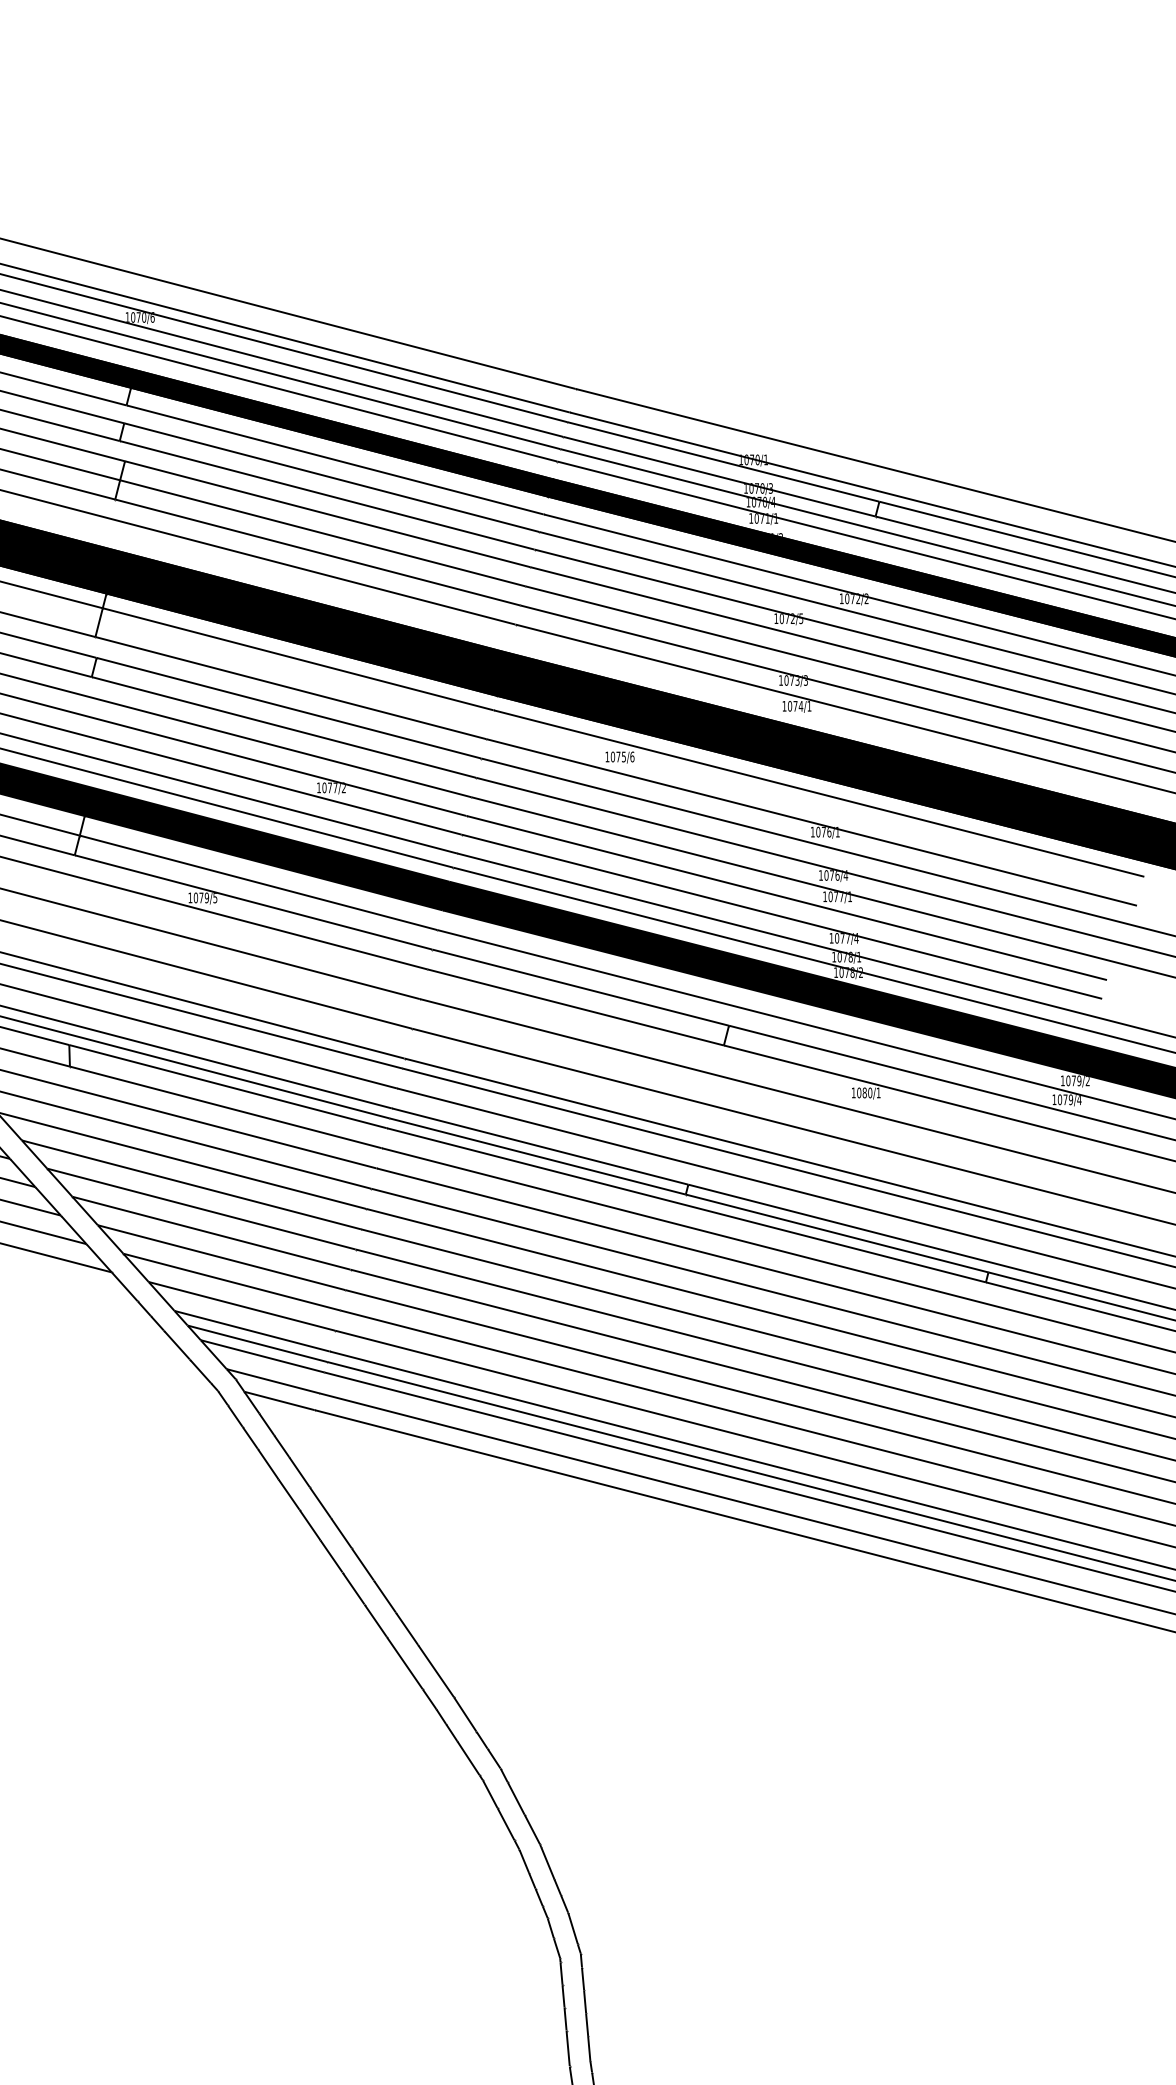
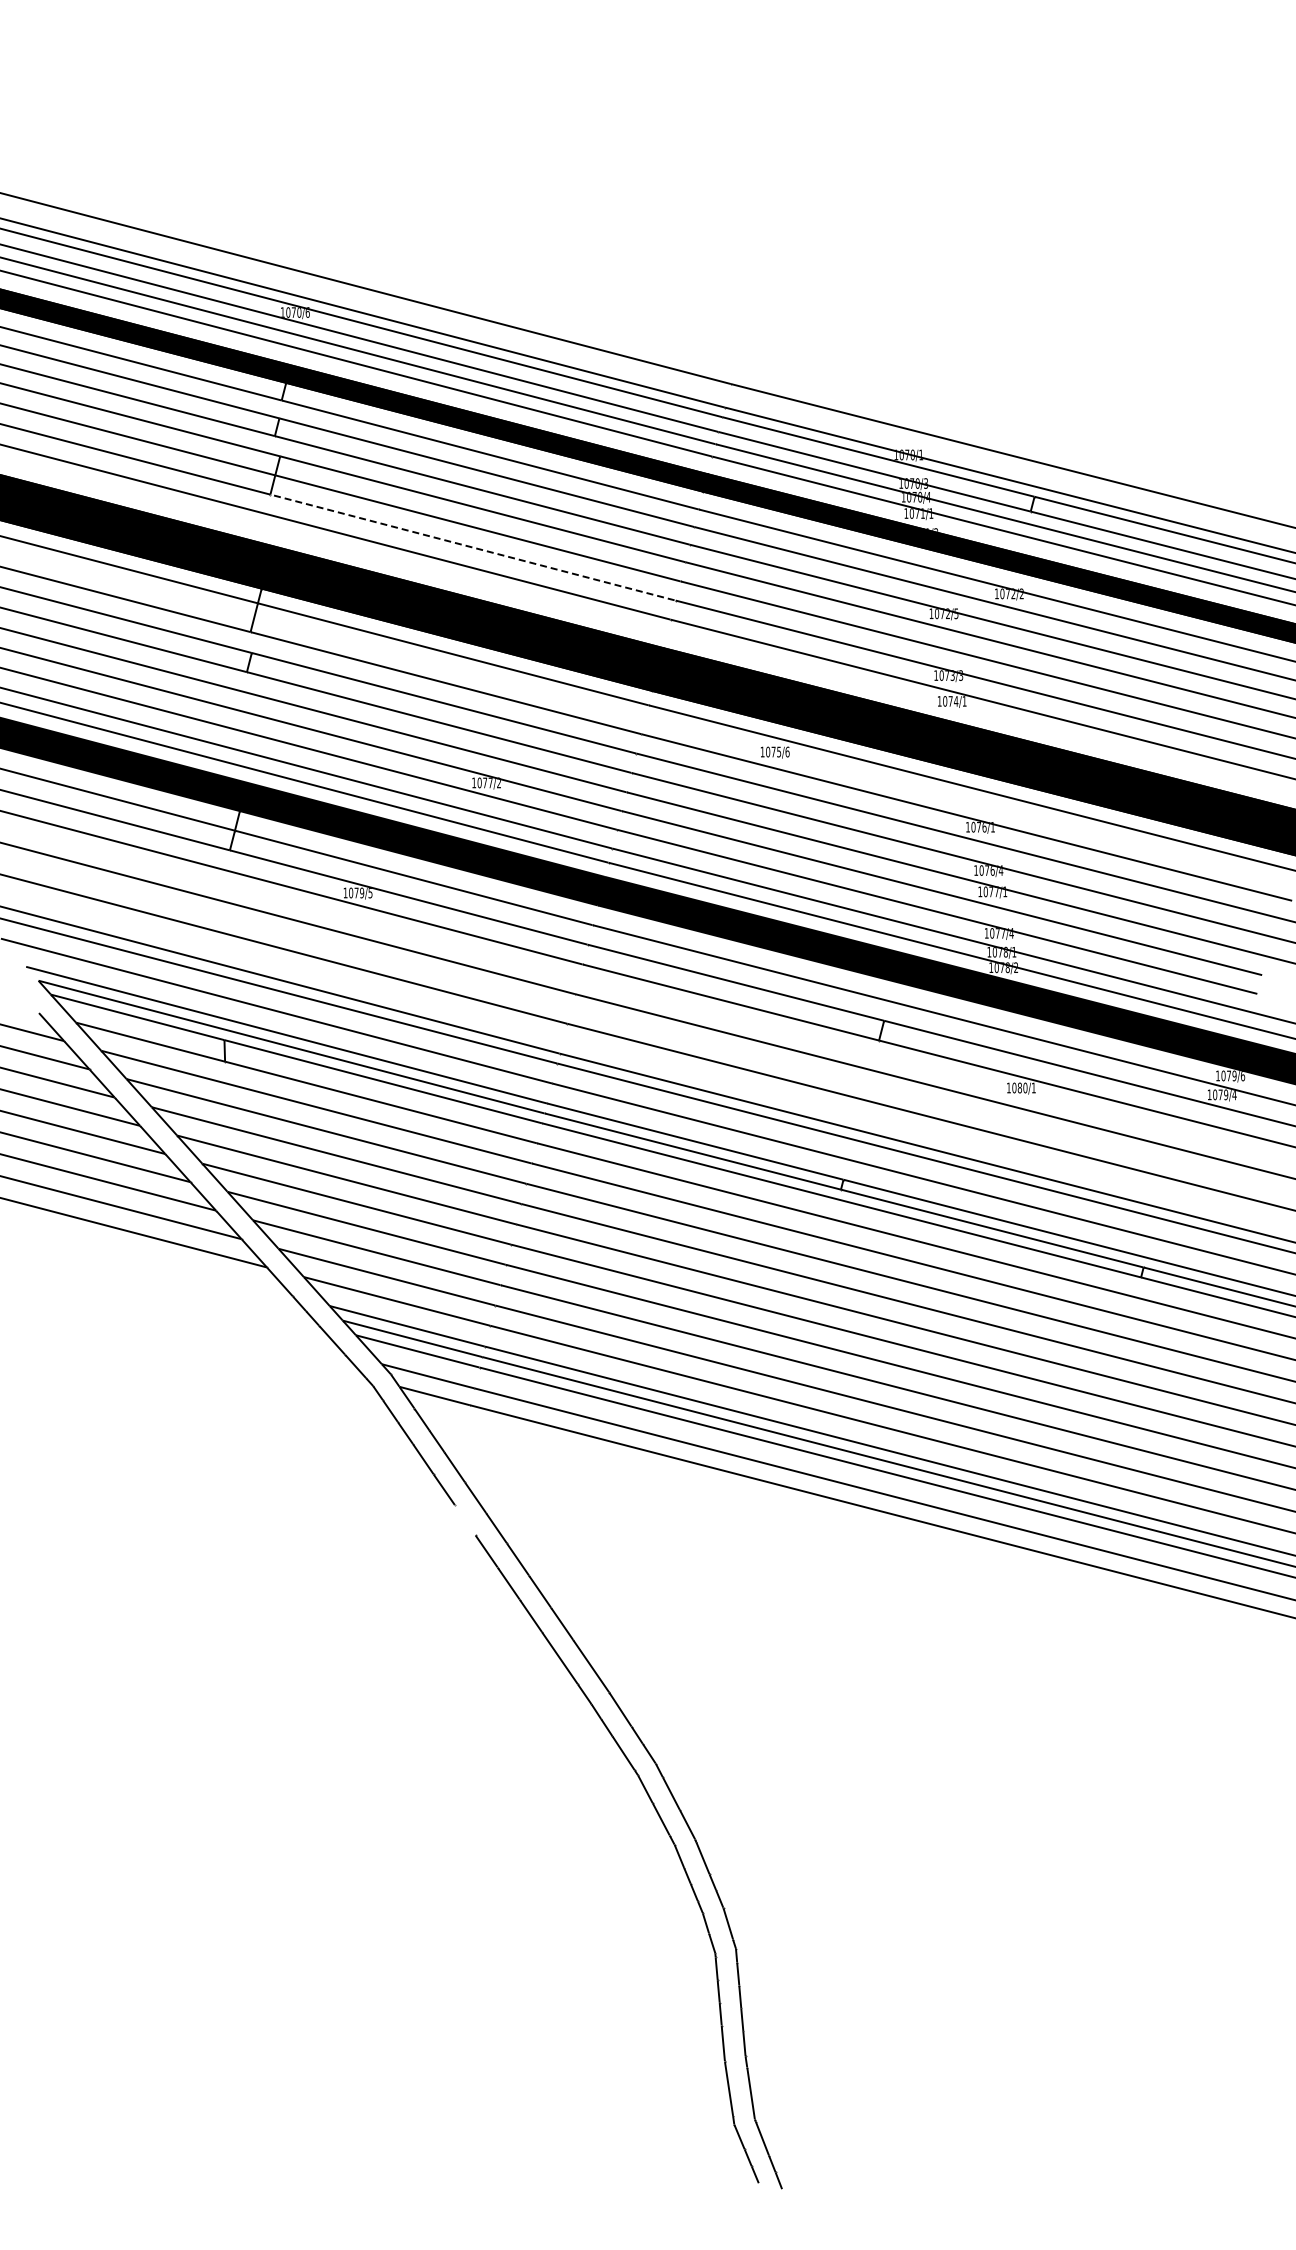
line: (317, 552) -> (472, 547), solid -> dashed
text: (1087, 1081) -> (1242, 1076), 1079/2 -> 1079/6
line: (310, 1524) -> (465, 1519), removed

